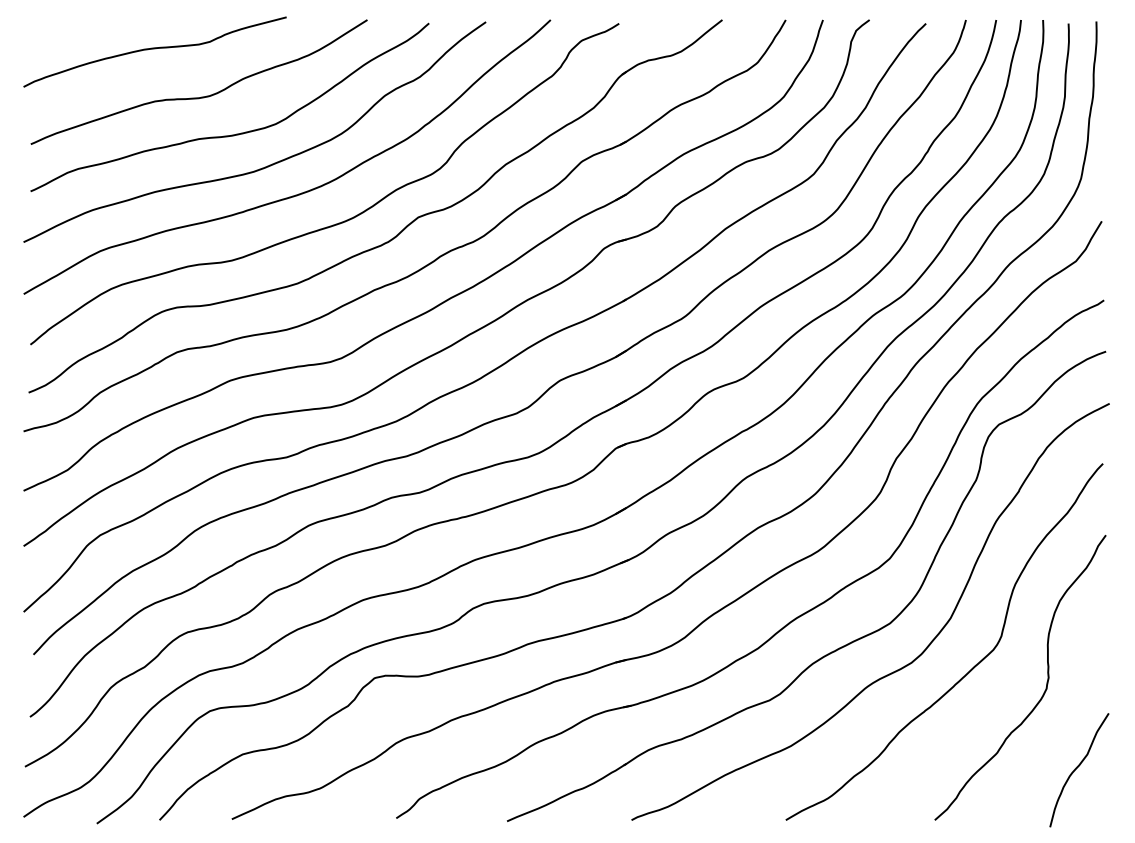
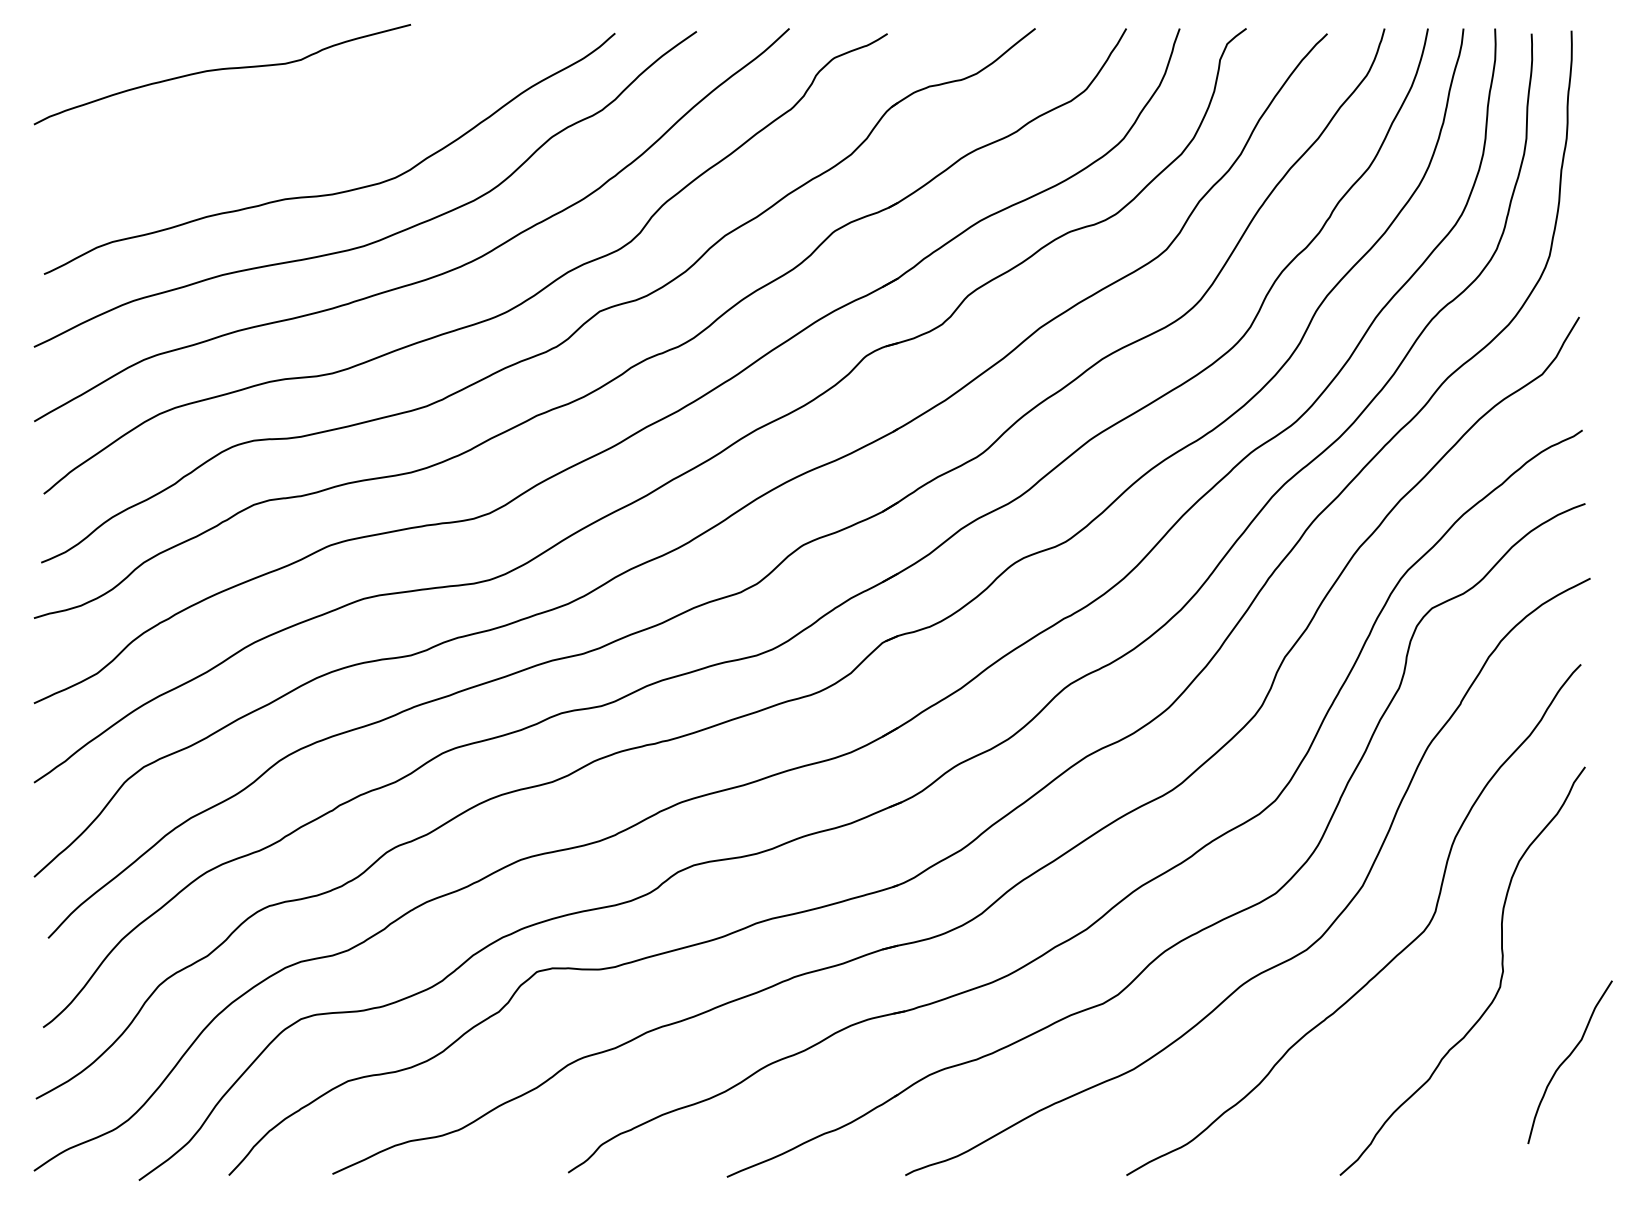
curve: (201, 96) -> (288, 138), removed
curve: (1077, 768) -> (1567, 1059), moved

